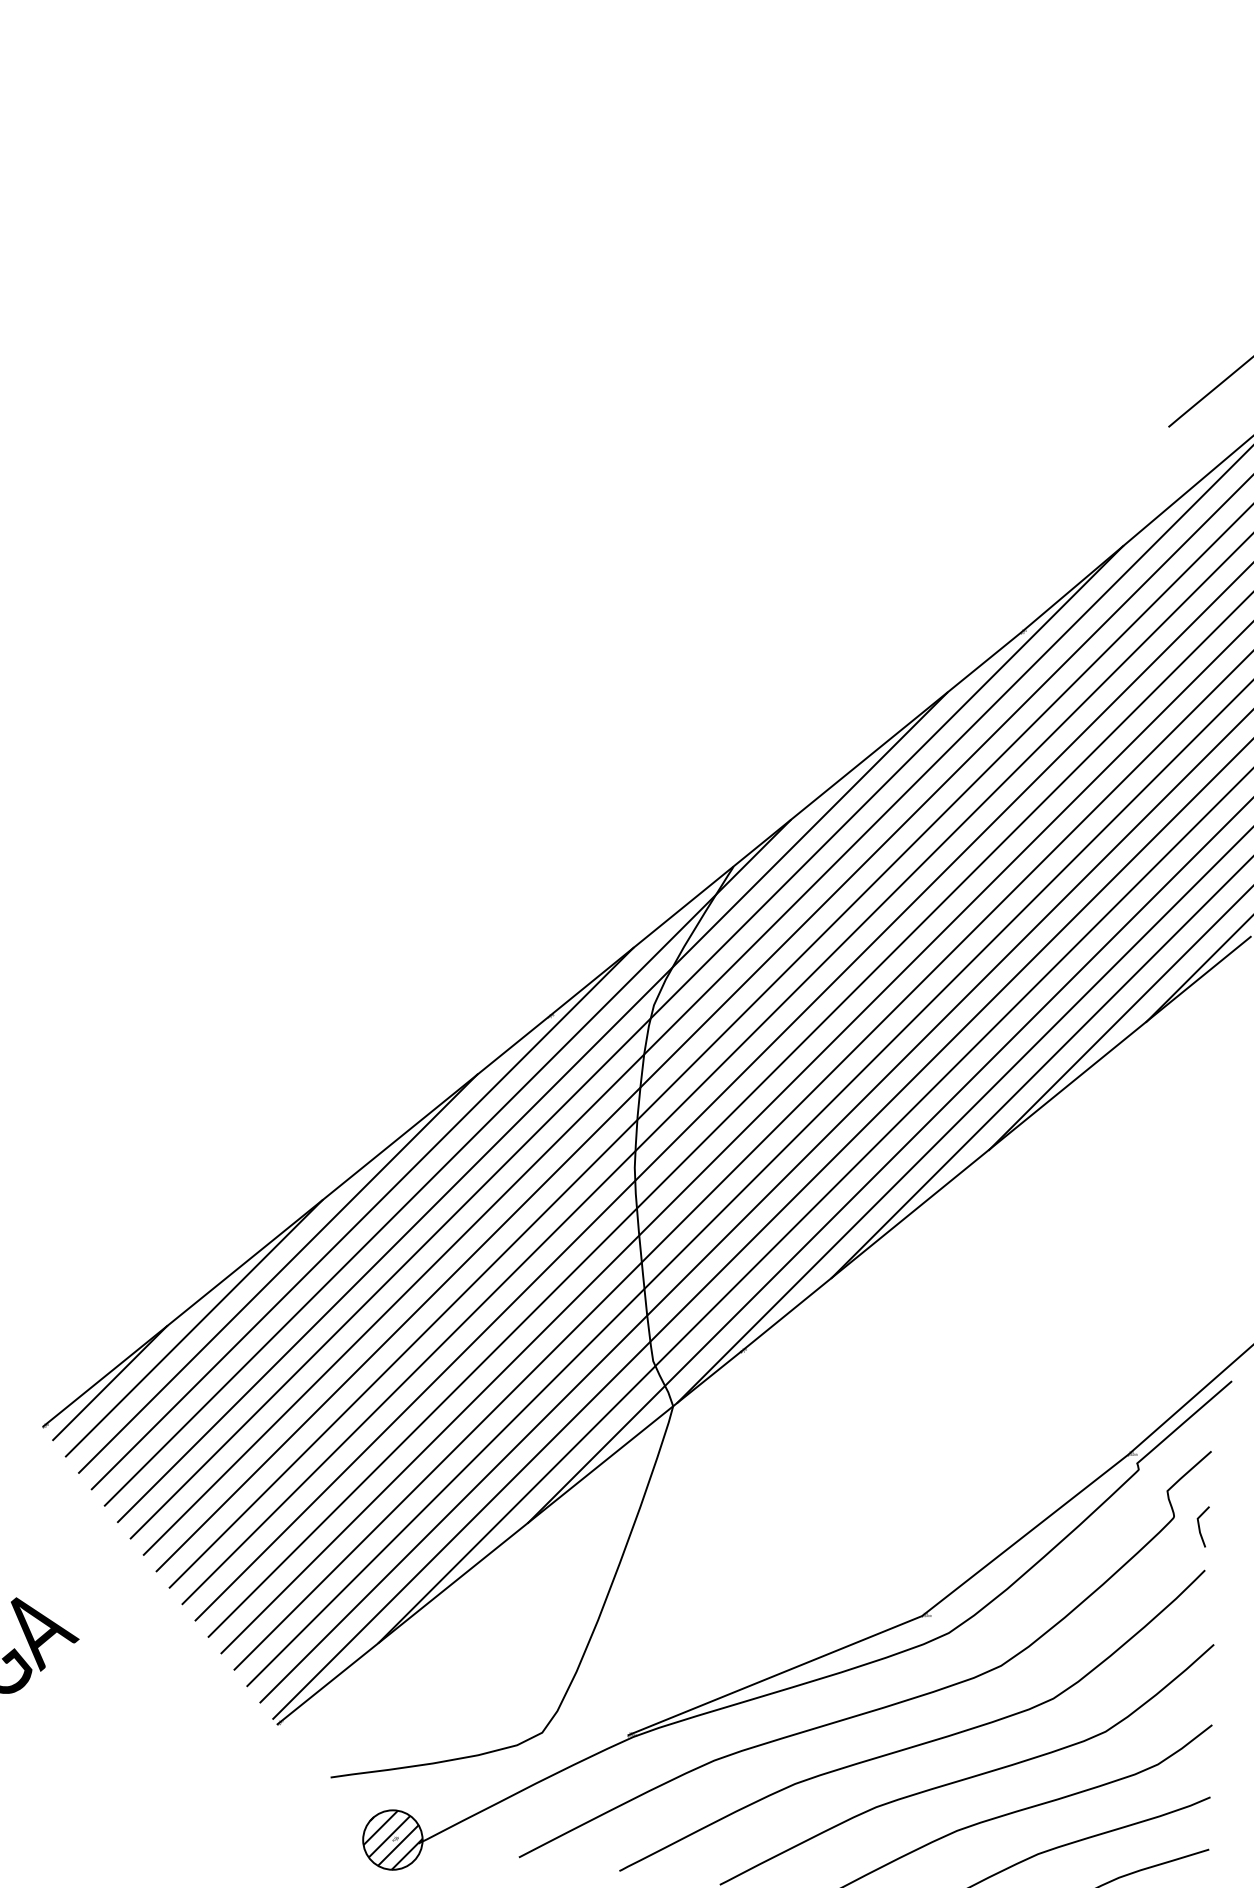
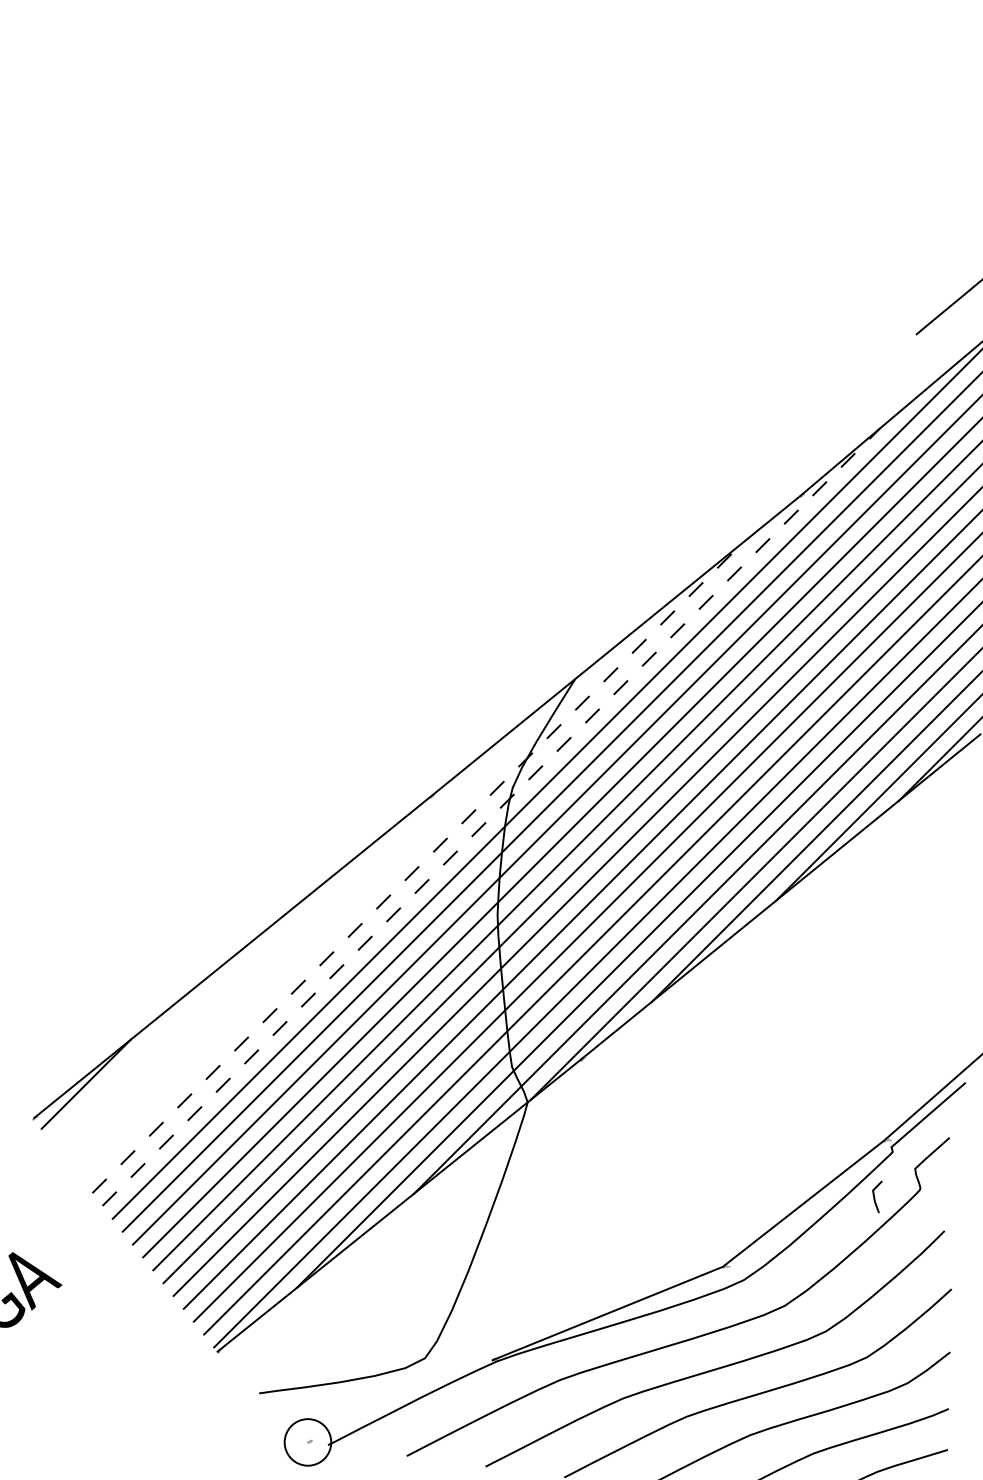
line: (626, 1042) -> (491, 817), solid -> dashed
line: (533, 1107) -> (418, 868), solid -> dashed
line: (447, 1162) -> (350, 911), removed
line: (362, 1218) -> (284, 955), removed
line: (278, 1273) -> (218, 998), removed
line: (193, 1328) -> (151, 1041), removed
line: (1200, 1527) -> (875, 1197), moved
hatch: (392, 1839) -> (307, 1441), removed

